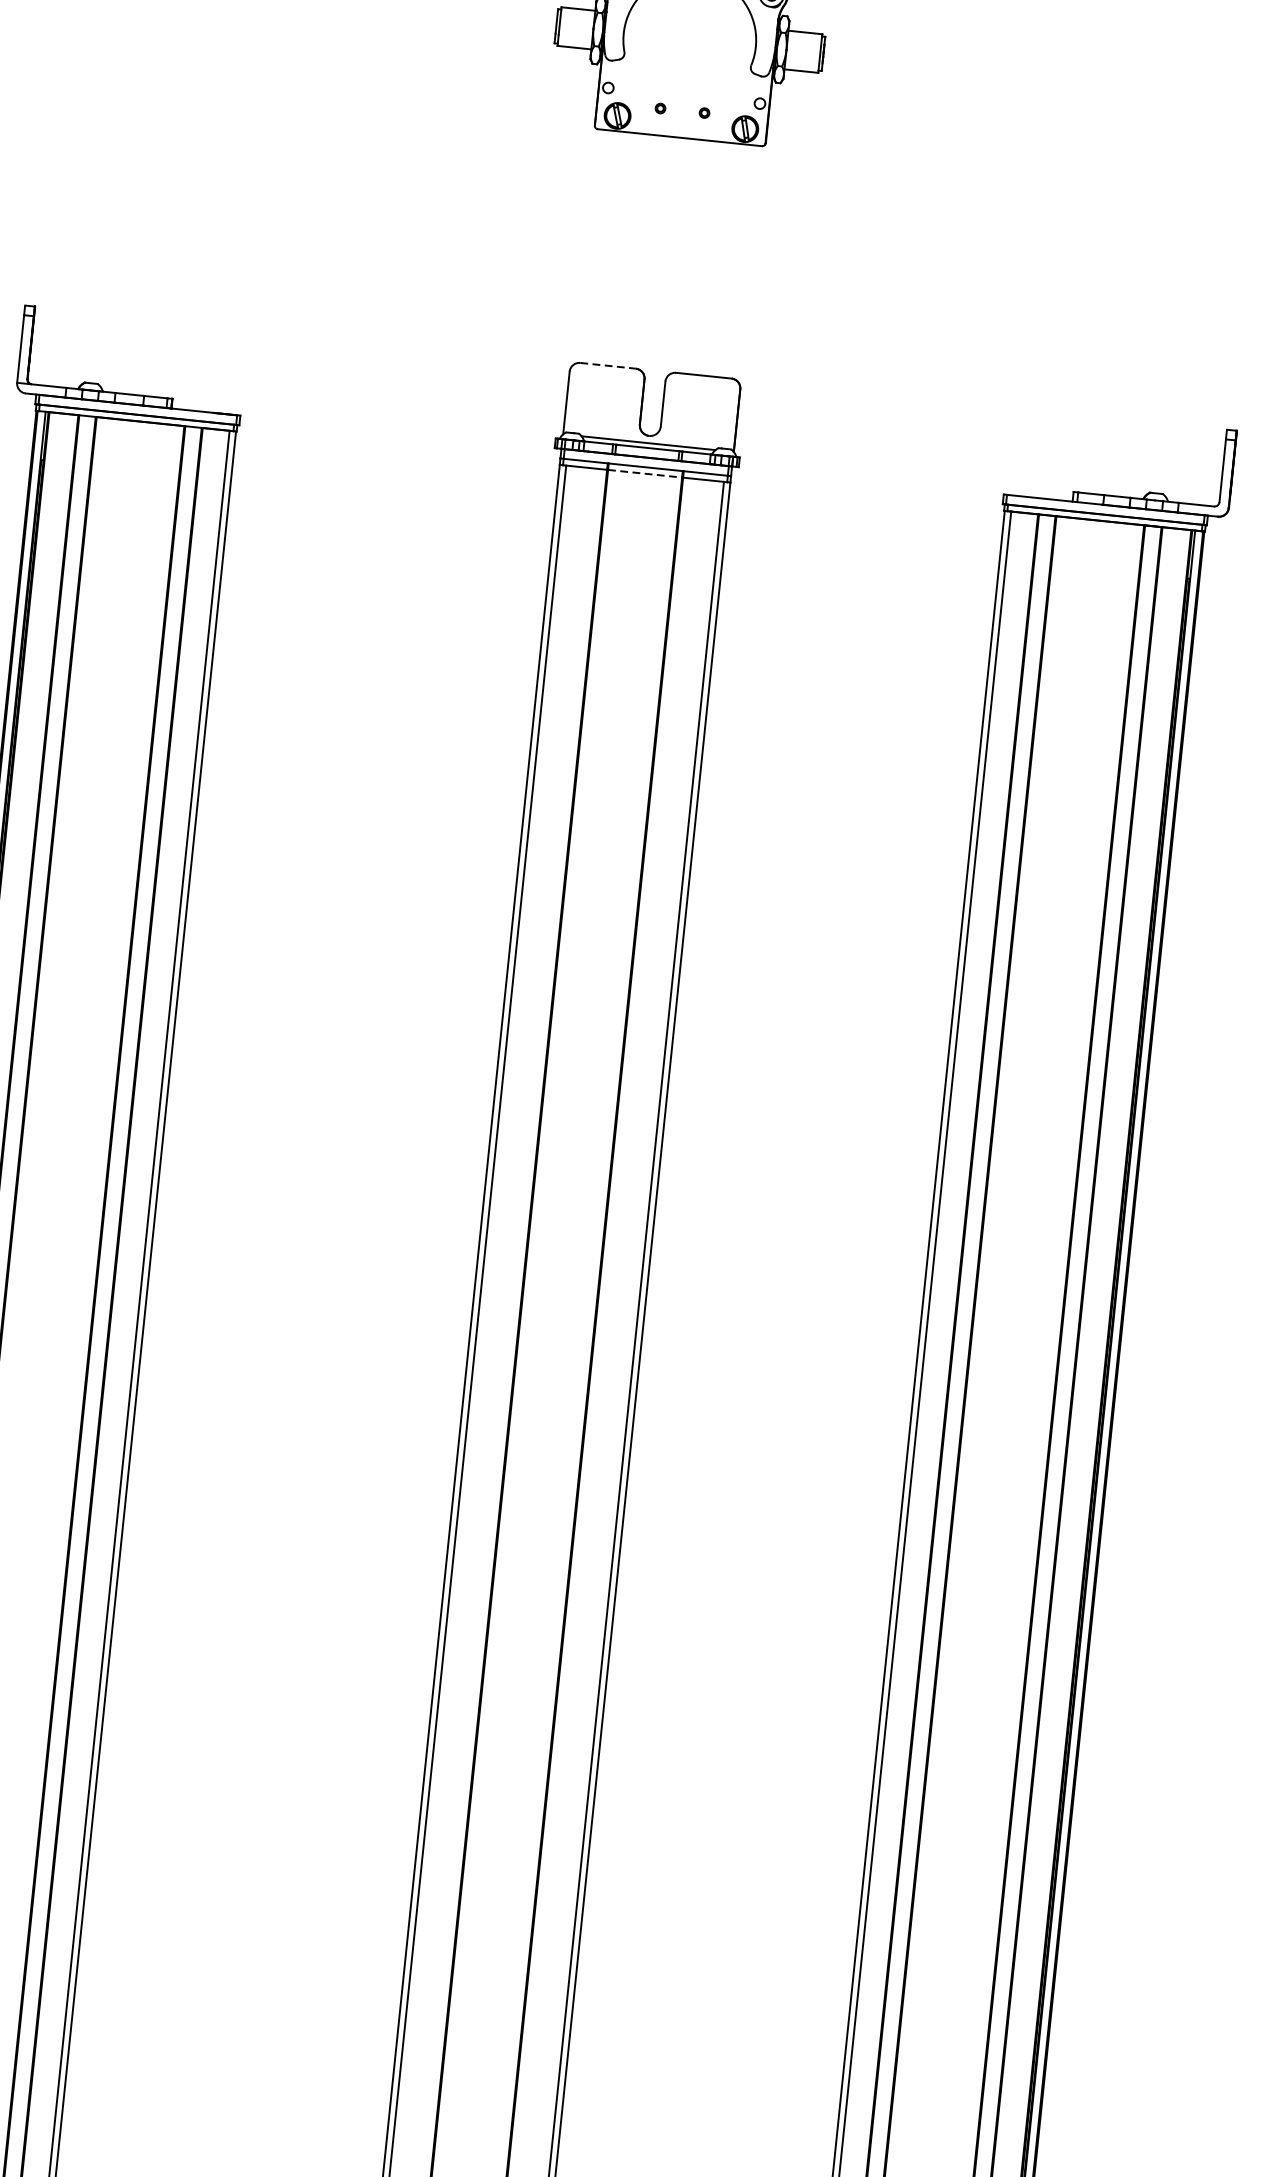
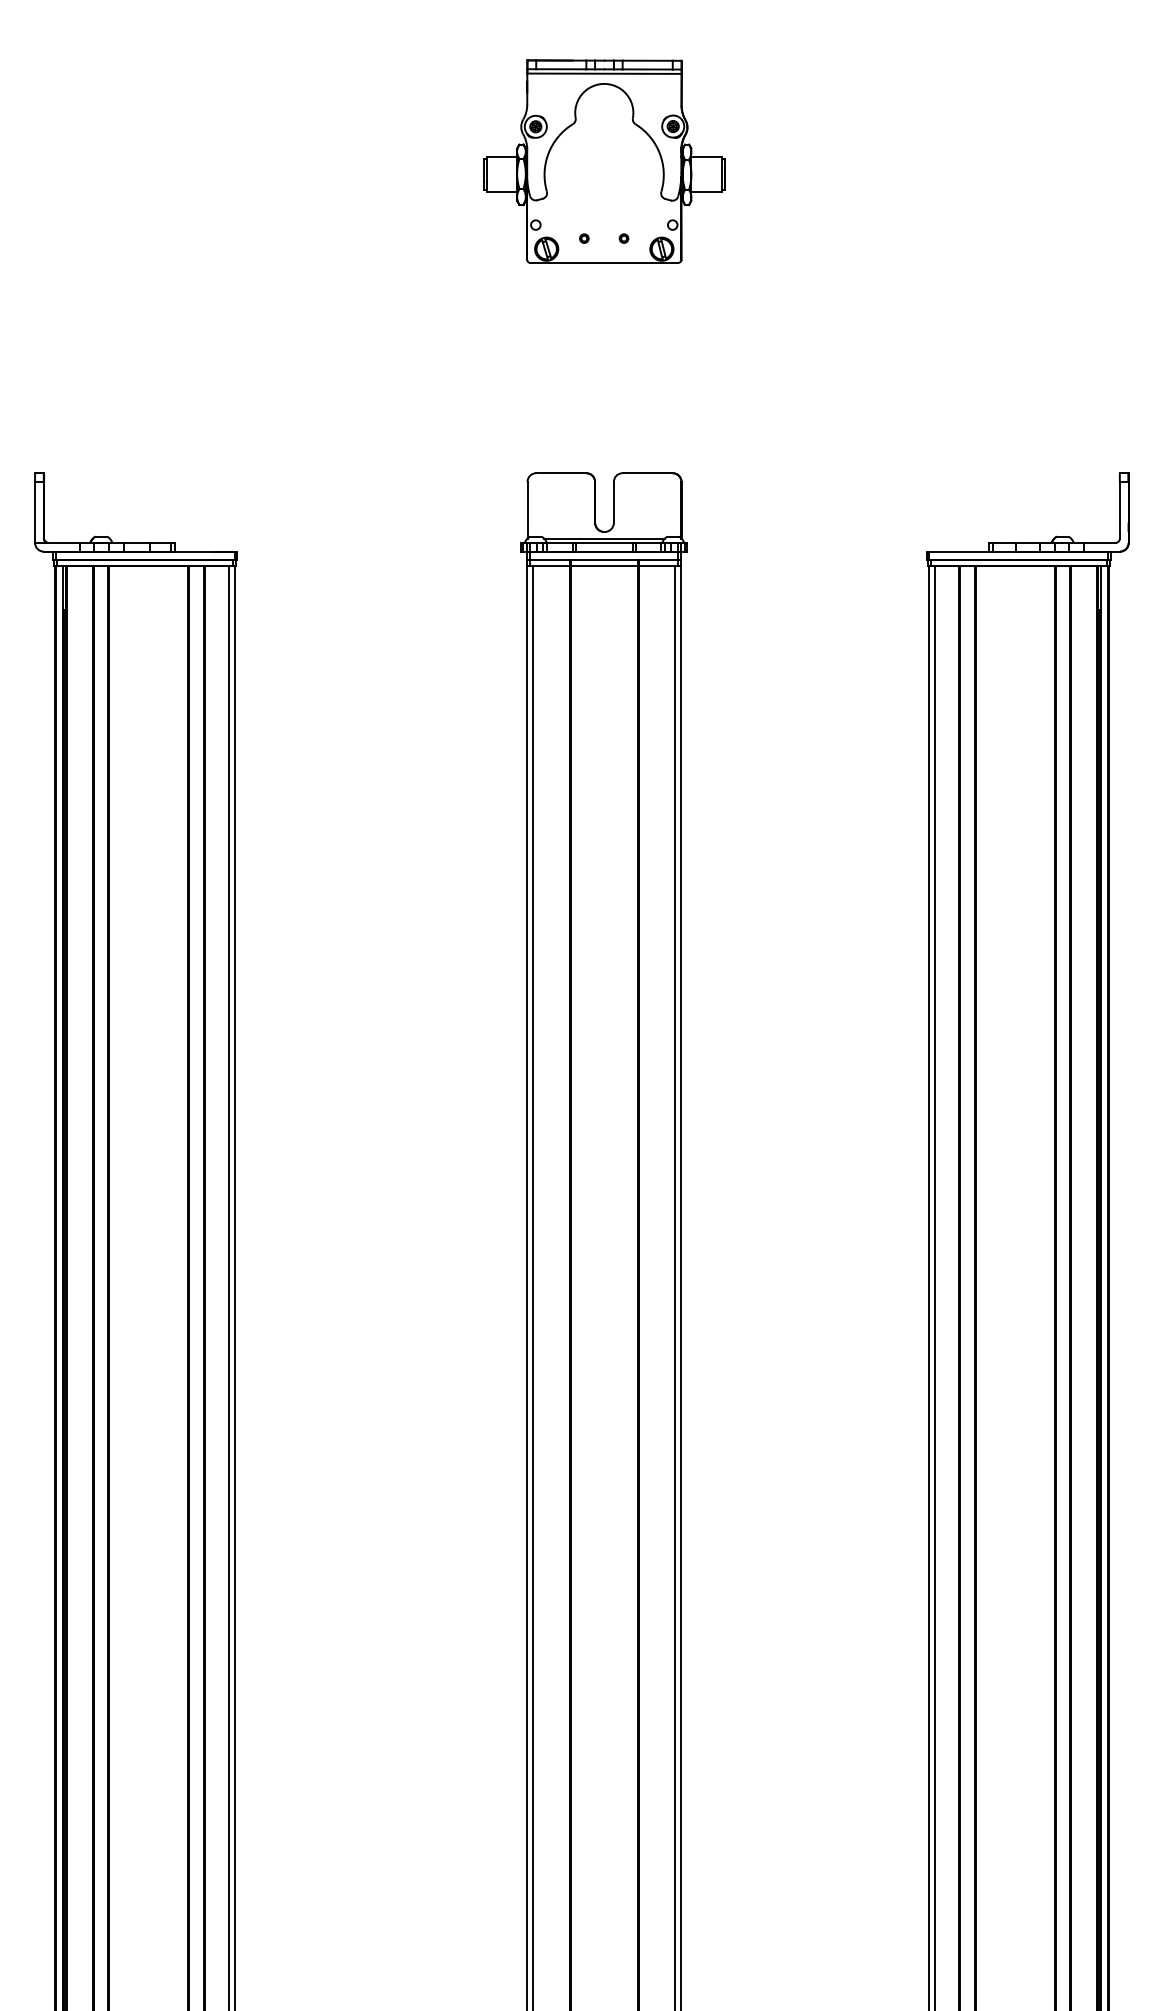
line: (608, 366) -> (561, 473), dashed -> solid
line: (645, 474) -> (604, 566), dashed -> solid

